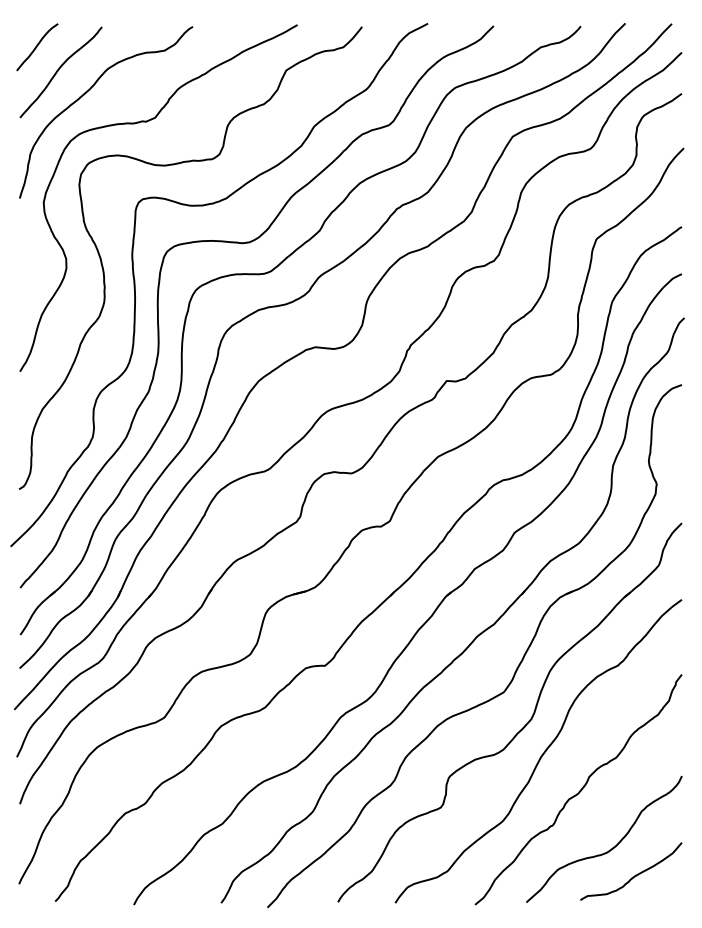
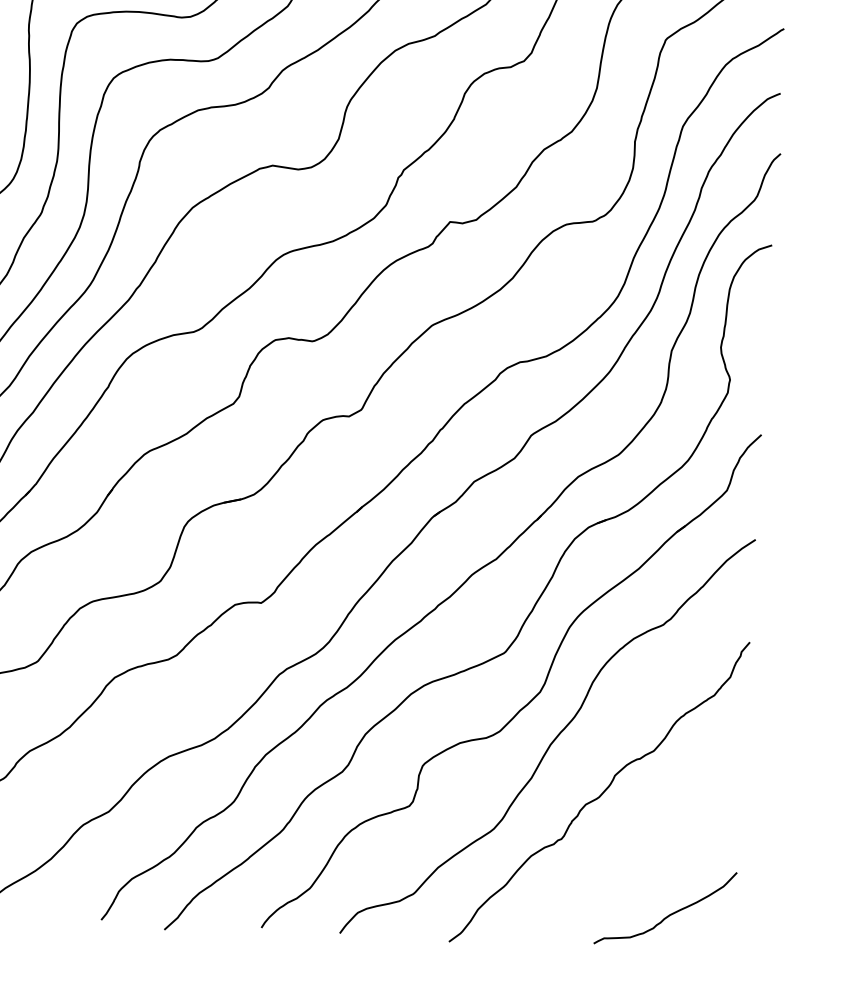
curve: (613, 846) -> (643, 872), removed

